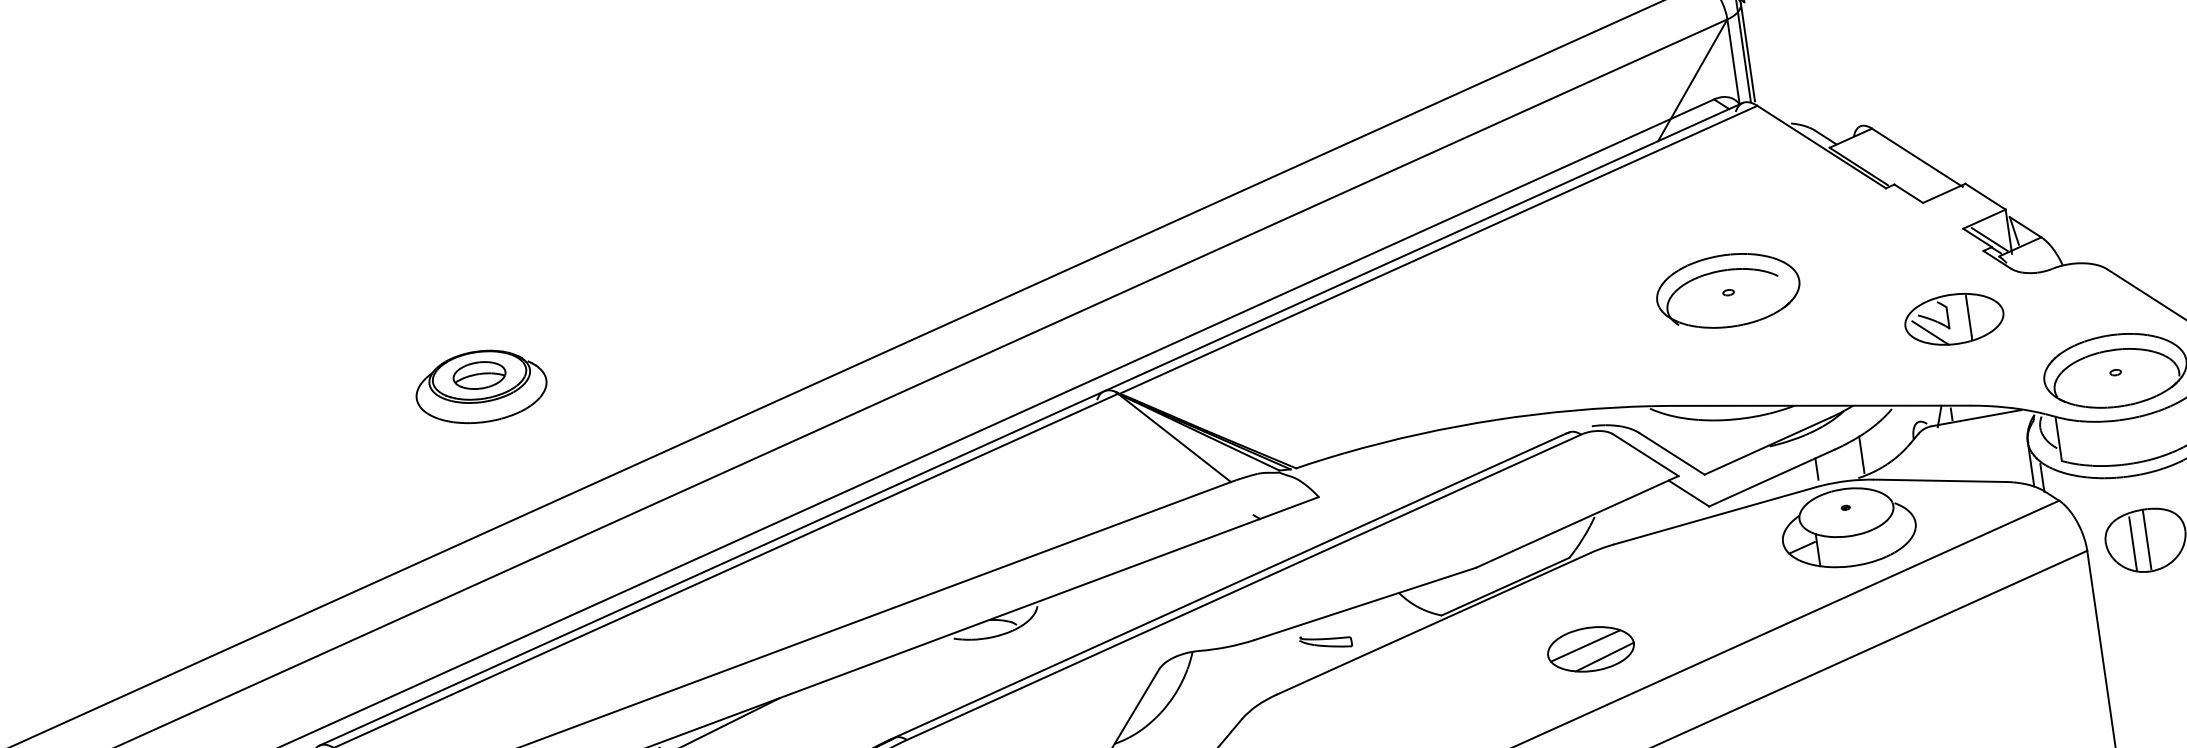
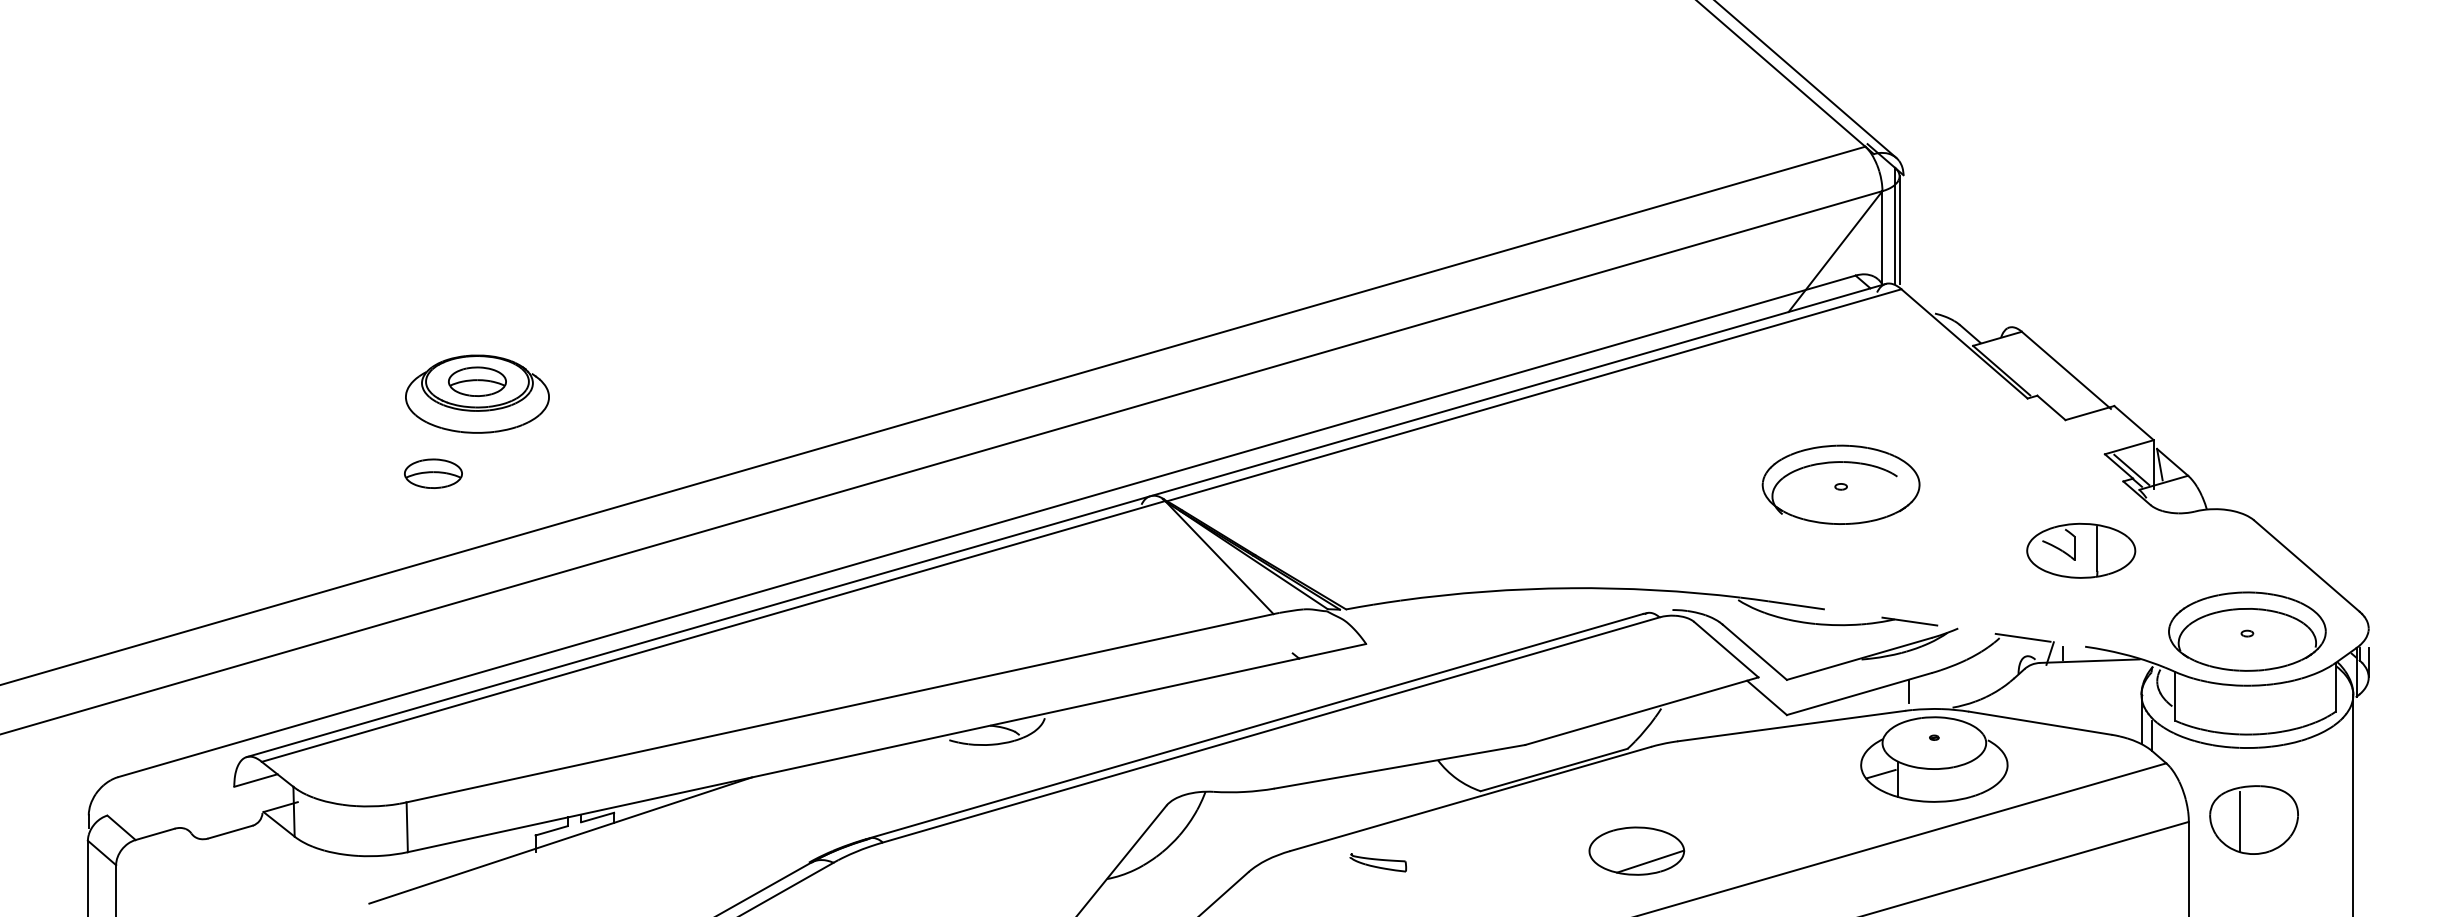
line: (1930, 332) -> (2053, 561), removed
line: (1824, 406) -> (1927, 624), solid -> dashed
line: (1862, 454) -> (1960, 682), removed
part: (451, 464) -> (433, 473), added
line: (2147, 539) -> (2255, 819), removed
part: (1326, 641) -> (1378, 862), moved
line: (1585, 645) -> (1631, 846), removed

